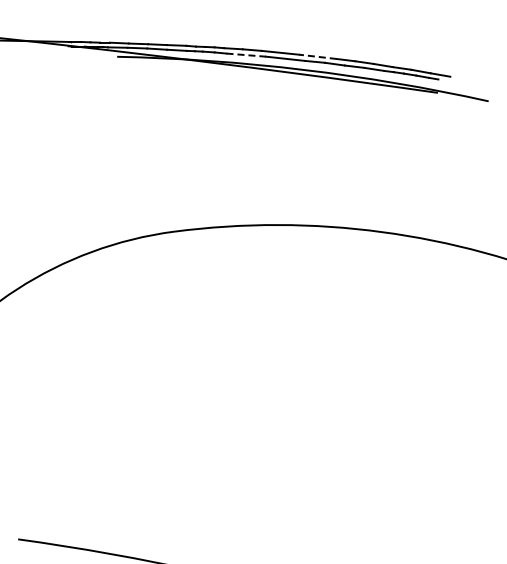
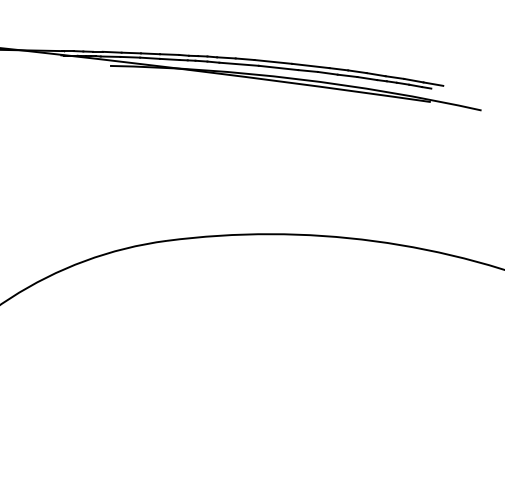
line: (246, 55) -> (239, 64), dashed -> solid
line: (317, 56) -> (310, 65), dashed -> solid

